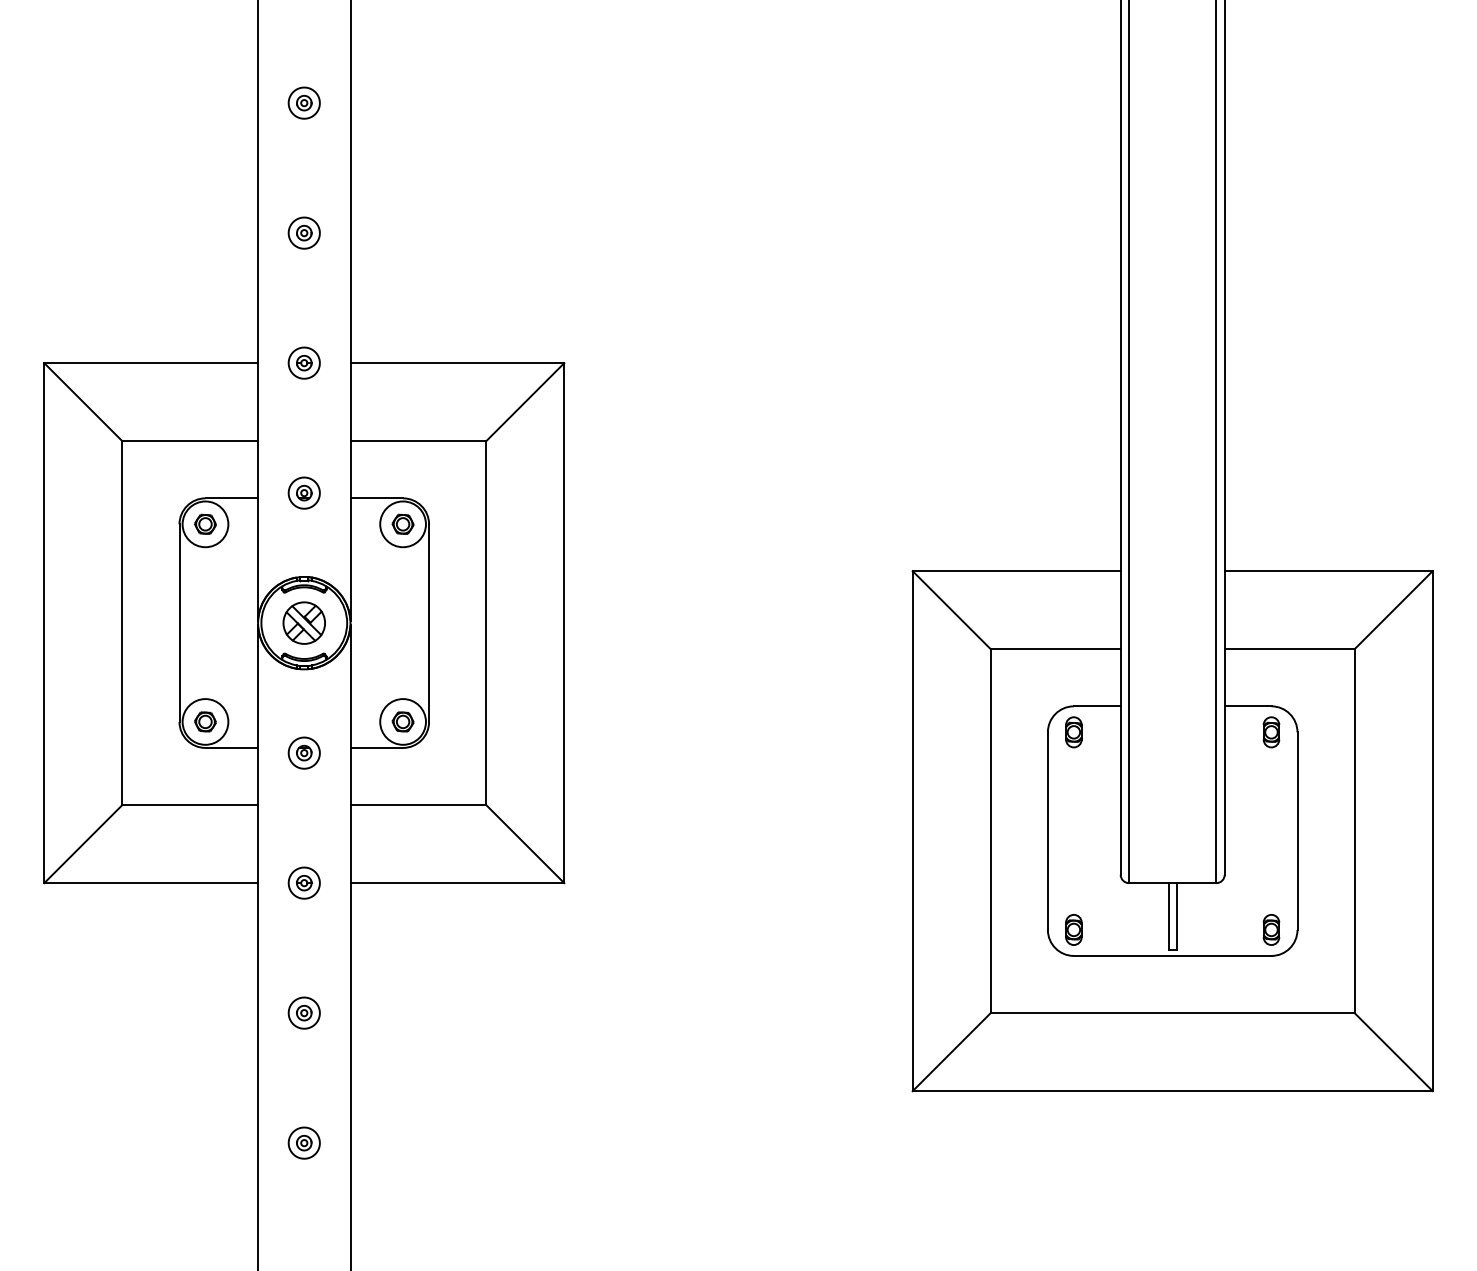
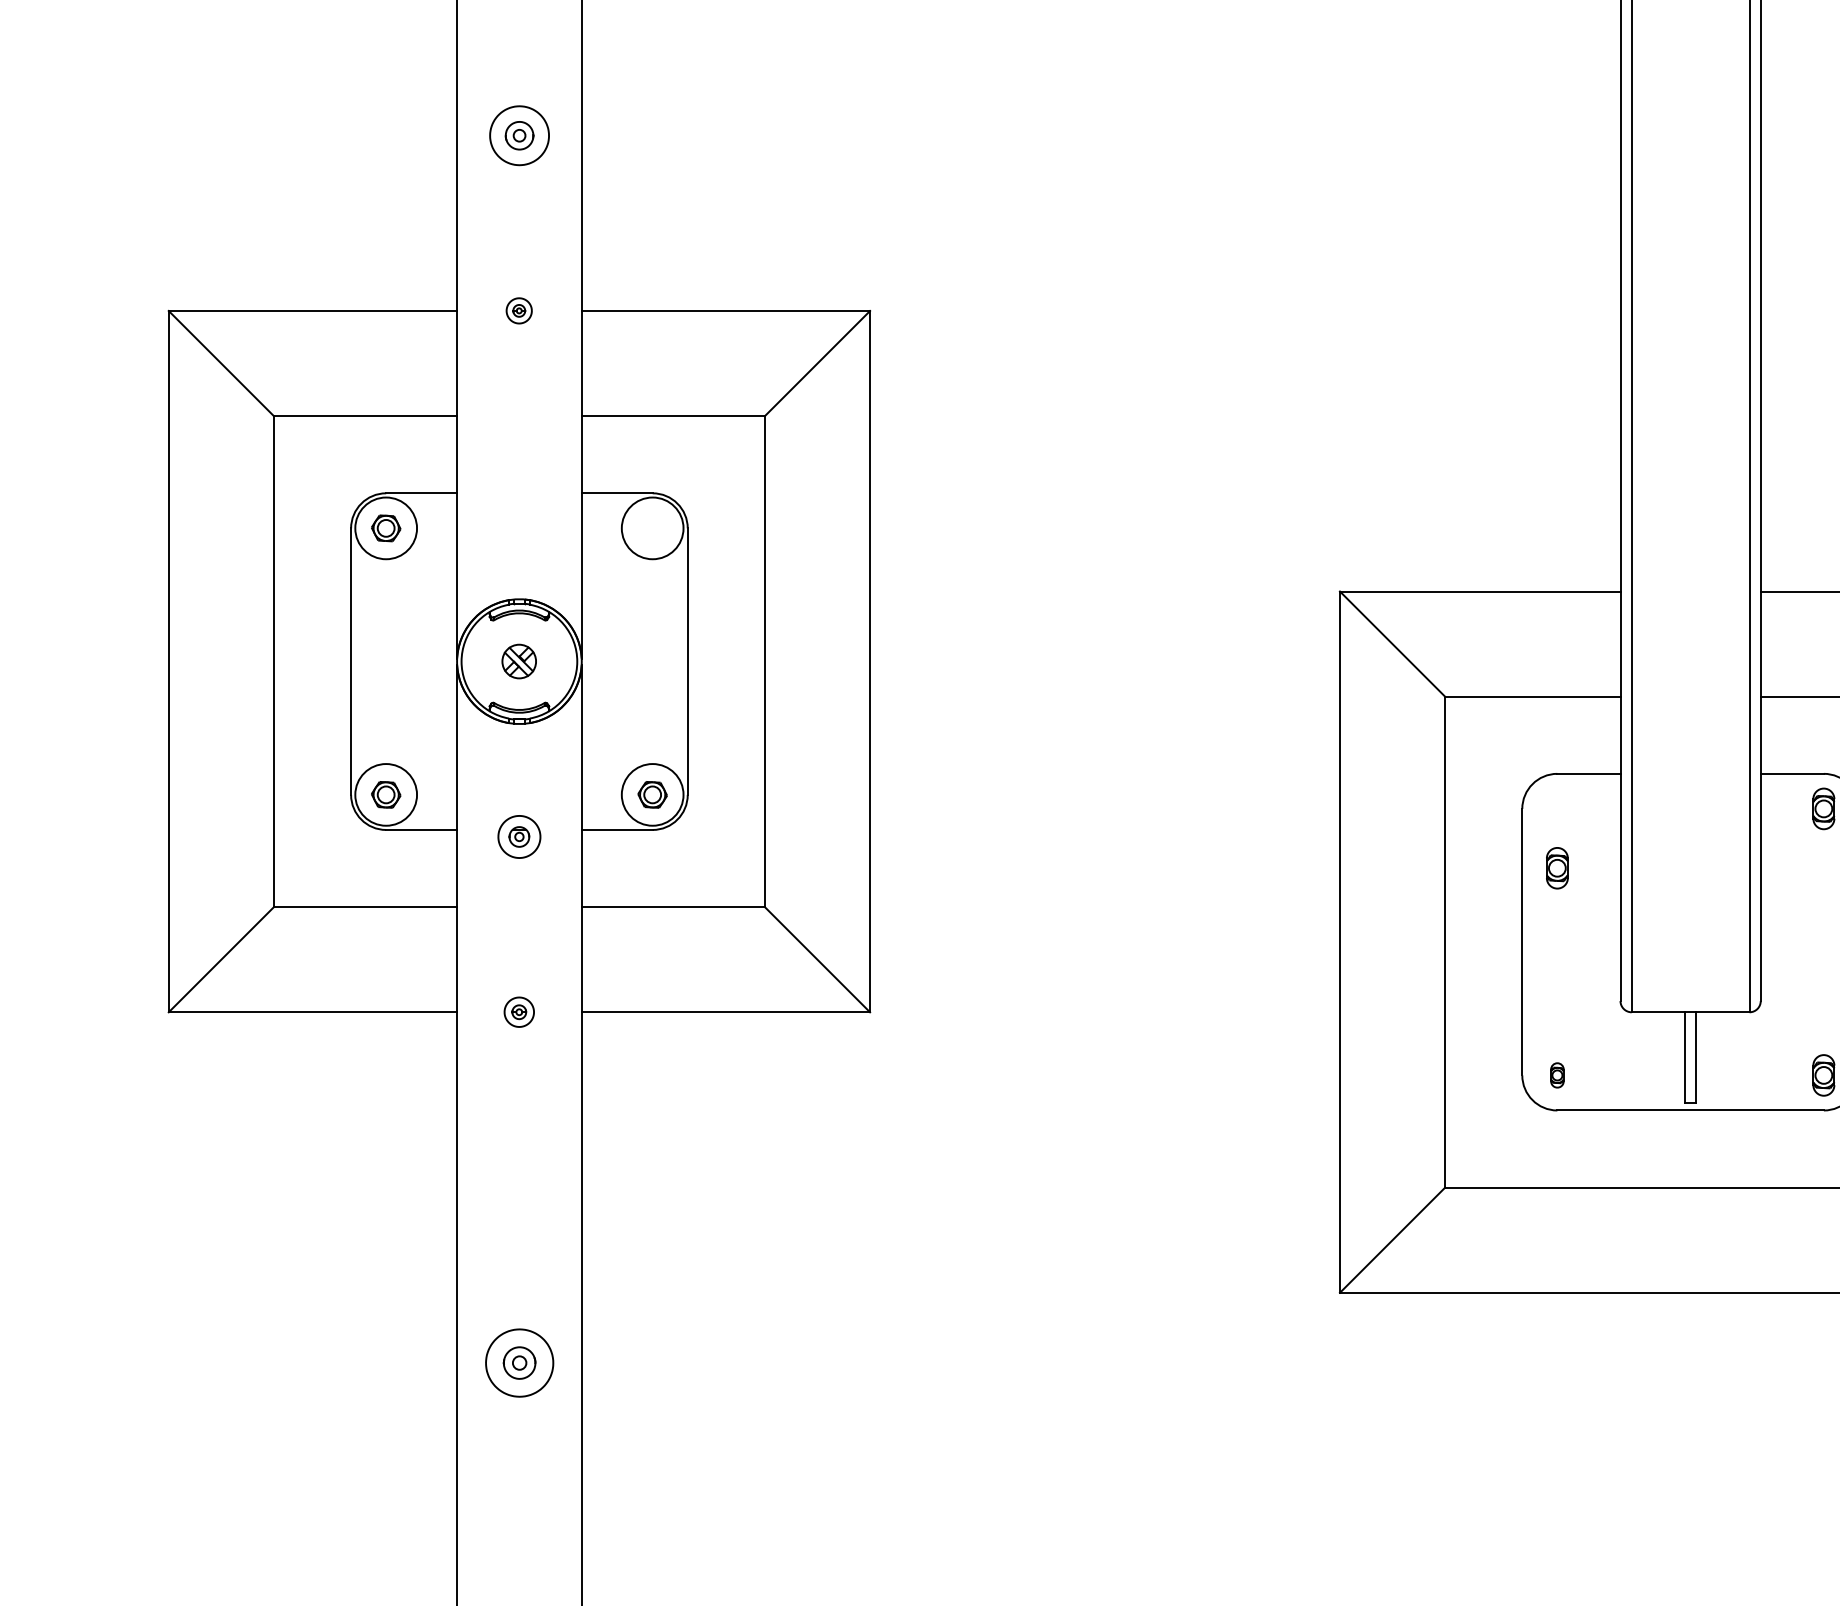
part: (303, 232) -> (518, 134), size x1.4
part: (303, 362) -> (518, 310), size x0.6
part: (303, 492) -> (518, 485), removed
part: (402, 523) -> (651, 527), removed
part: (303, 622) -> (518, 660), size x0.6
part: (1073, 732) -> (1556, 868), moved
part: (303, 882) -> (518, 1011), size x0.7
part: (1073, 929) -> (1556, 1074), size x0.6
part: (303, 1012) -> (518, 1186), removed
part: (303, 1142) -> (518, 1362), size x1.6

